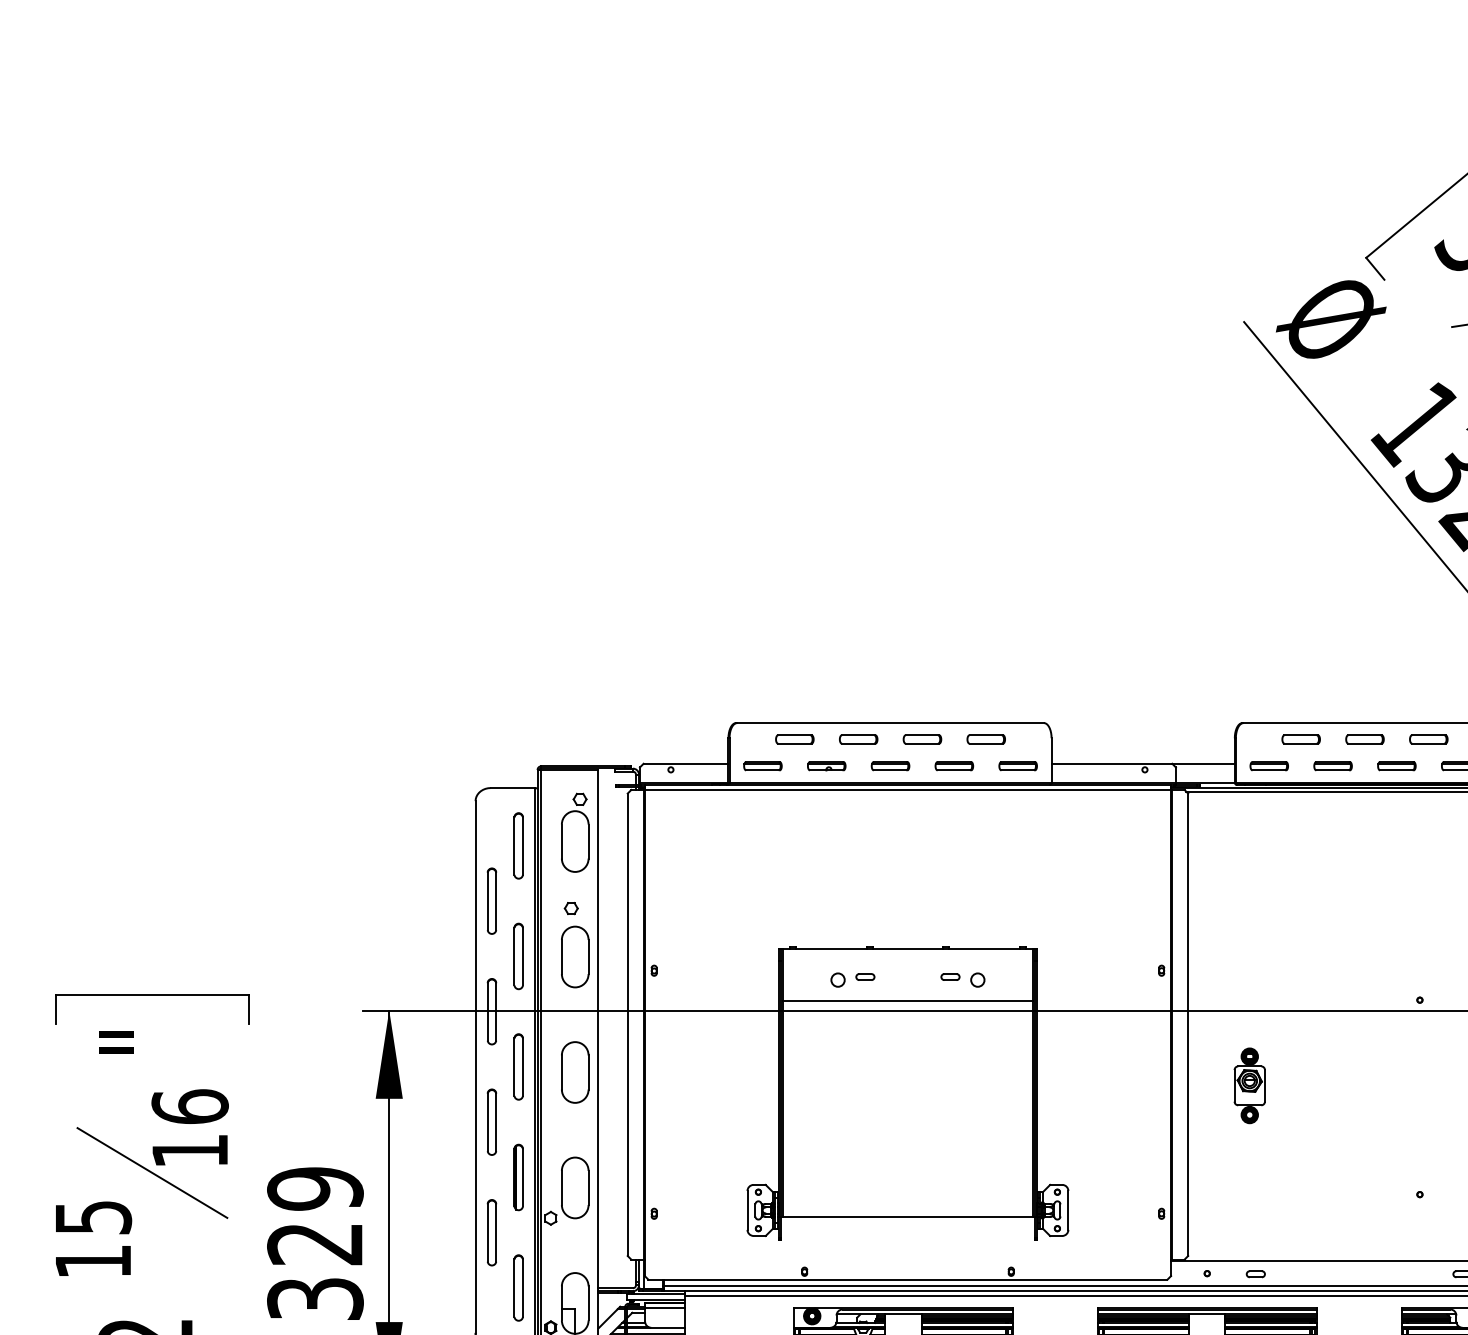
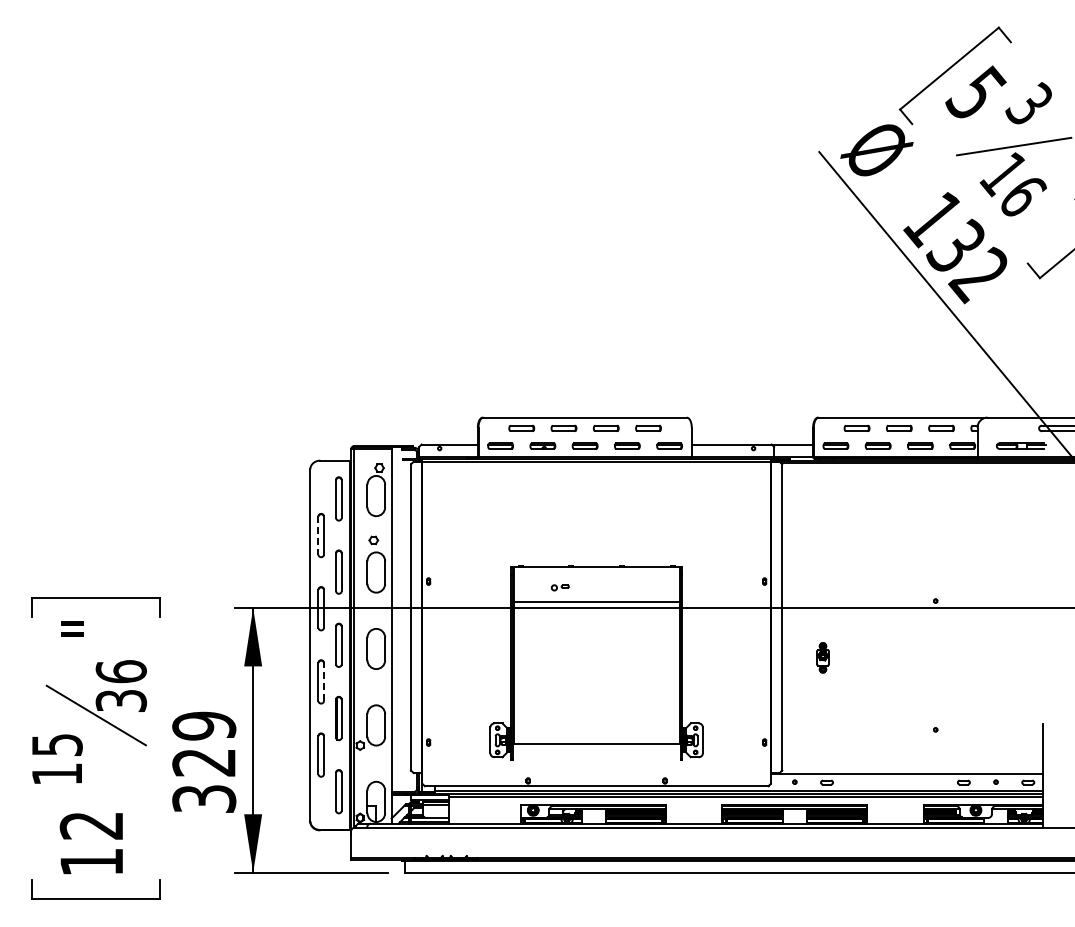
line: (487, 902) -> (318, 536), solid -> dashed
part: (853, 979) -> (560, 587), size x0.6
part: (963, 979) -> (633, 587), removed
part: (1248, 1085) -> (822, 657), size x0.6
line: (496, 1121) -> (324, 681), solid -> dashed
text: (188, 1150) -> (120, 700), 16 -> 36

